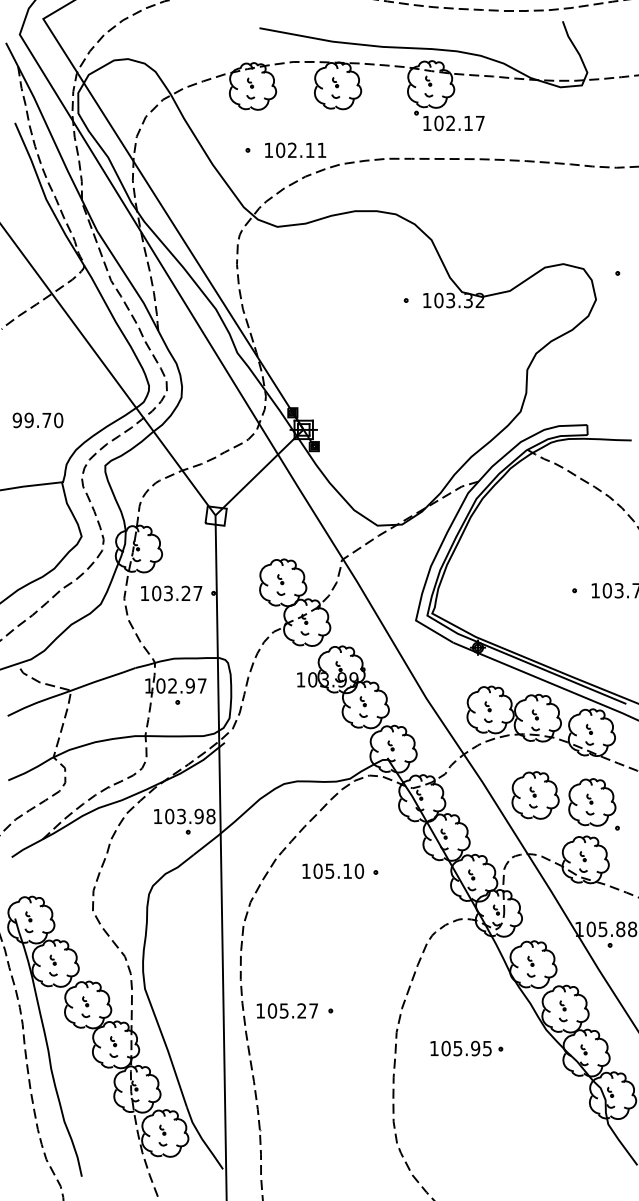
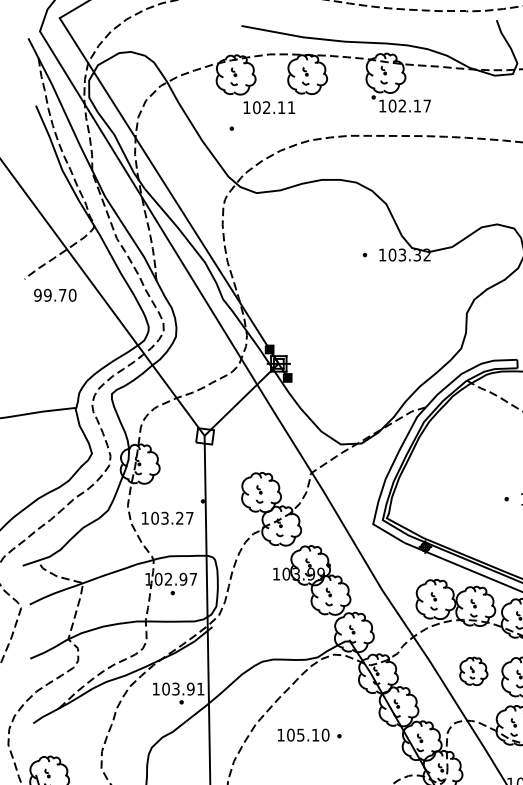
text: (295, 150) -> (269, 107), moved
text: (37, 420) -> (54, 295), moved
text: (171, 593) -> (167, 518), moved
part: (535, 795) -> (473, 671), size x0.7
text: (210, 816) -> (200, 689), 103.98 -> 103.91

